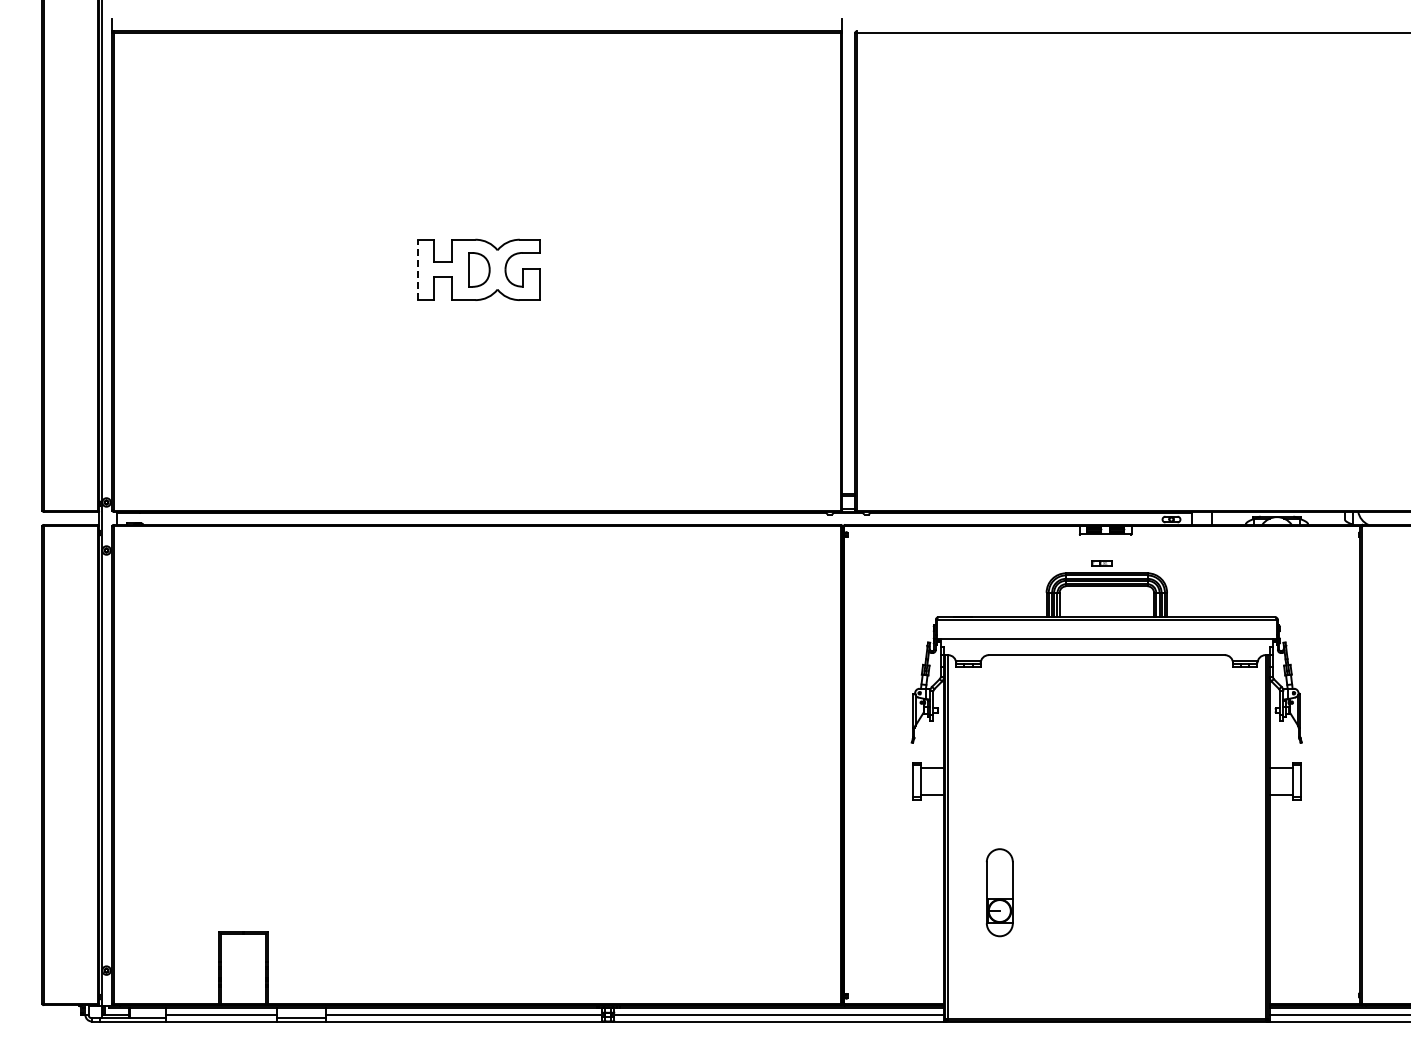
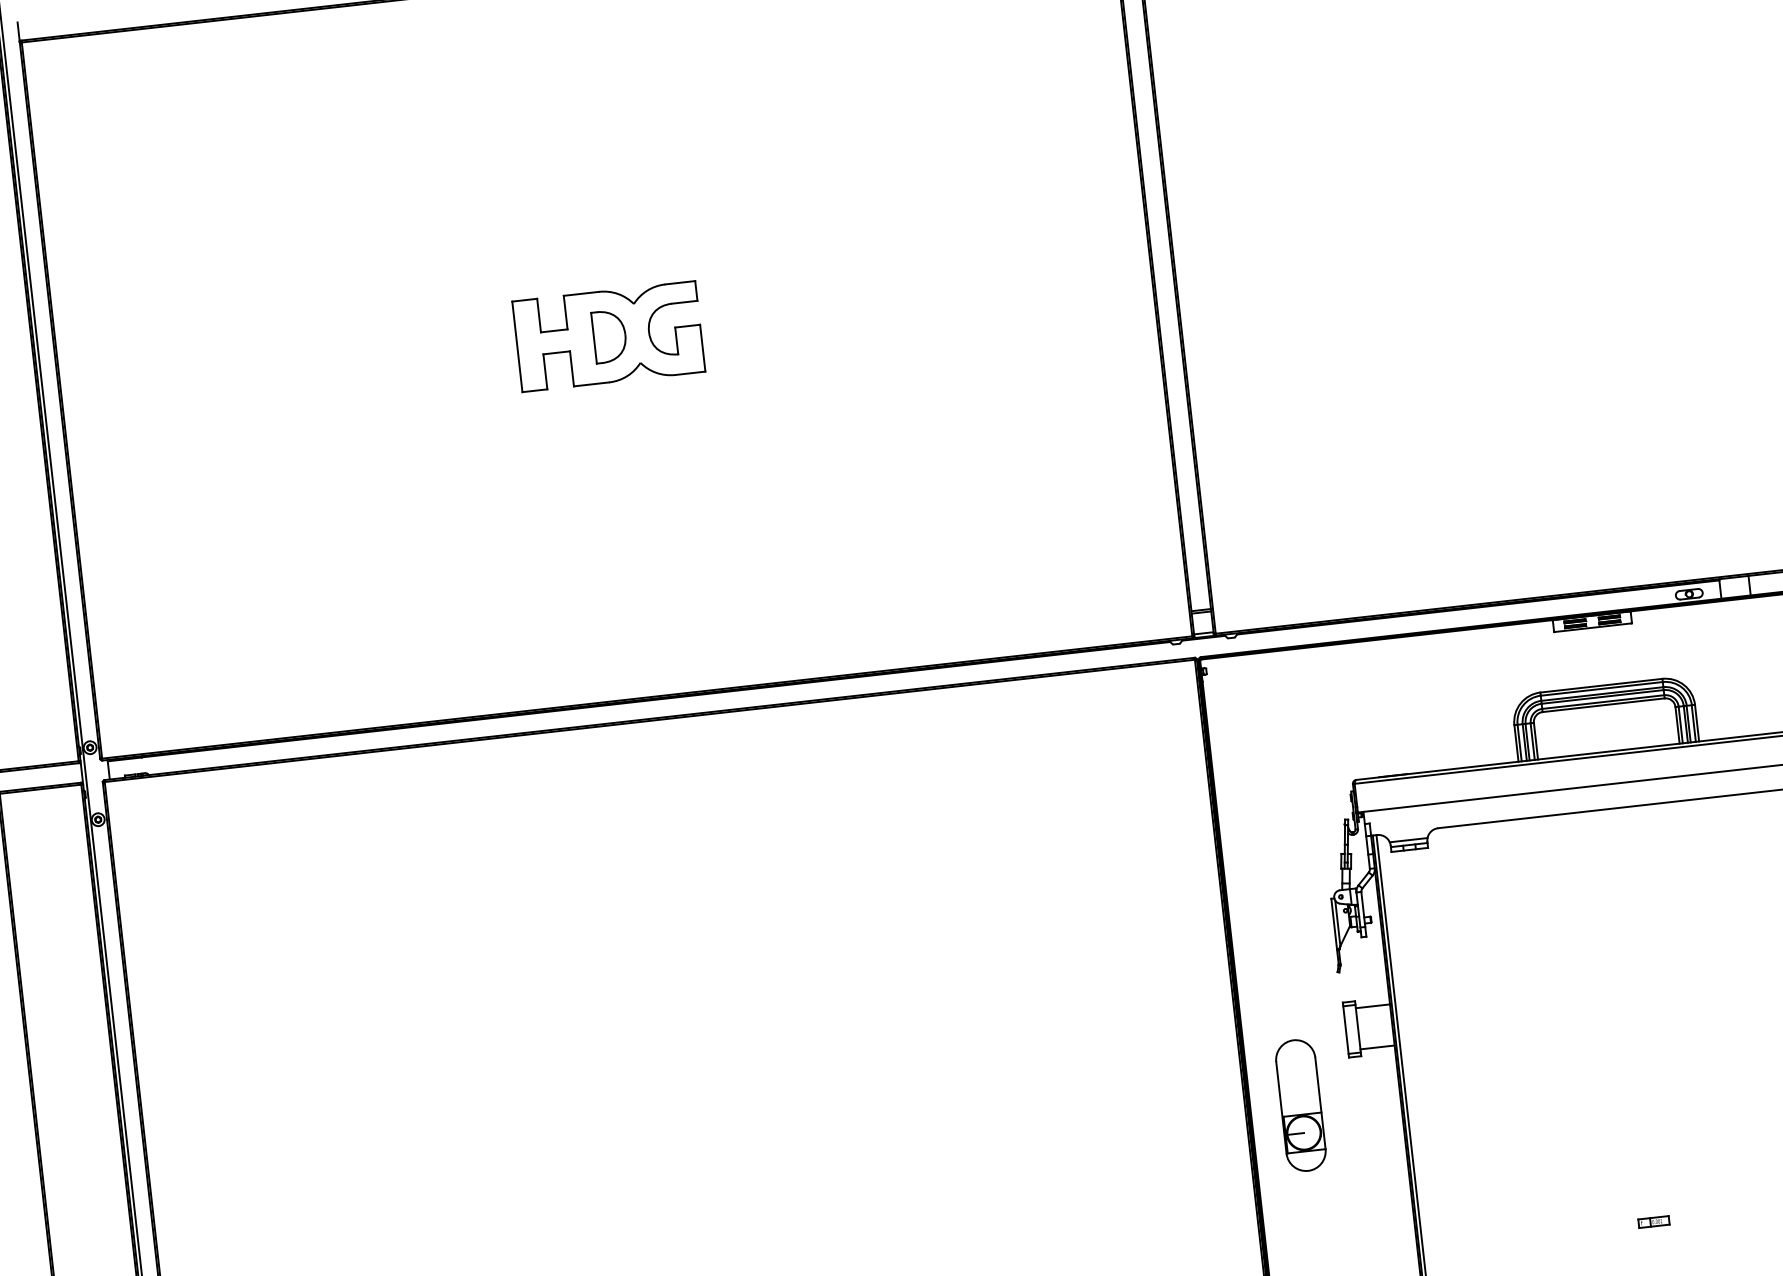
line: (417, 269) -> (517, 346), dashed -> solid
part: (1101, 563) -> (1653, 1222), moved
part: (999, 892) -> (1300, 1105), moved

